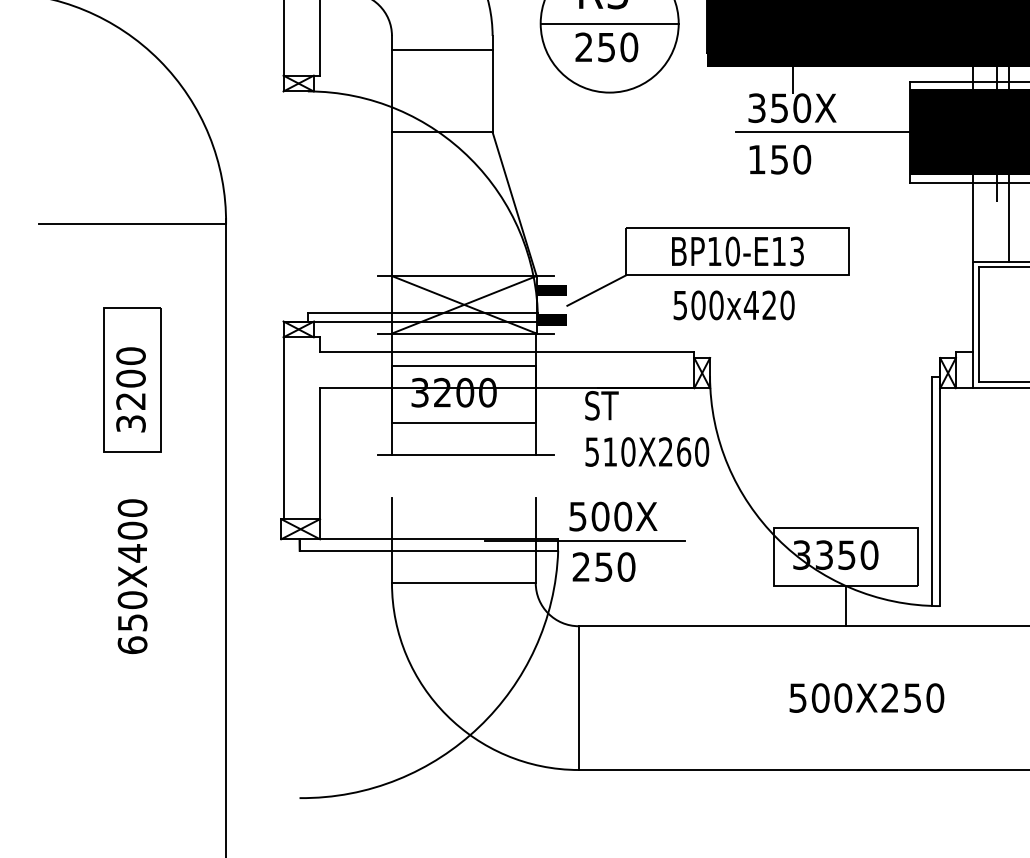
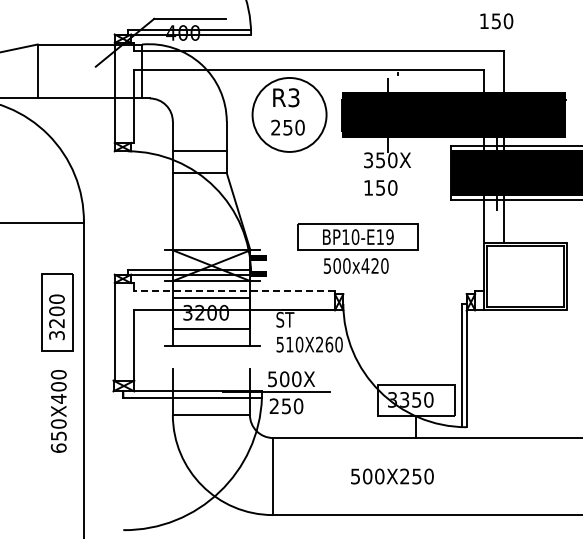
line: (609, 22) -> (289, 114), removed
line: (441, 50) -> (199, 151), moved
line: (822, 132) -> (403, 173), removed
text: (796, 250) -> (389, 236), BP10-E13 -> BP10-E19
line: (596, 289) -> (282, 257), removed
line: (506, 351) -> (234, 290), solid -> dashed
part: (132, 380) -> (57, 312), moved
text: (132, 576) -> (58, 411), moved
text: (867, 698) -> (392, 476), moved

